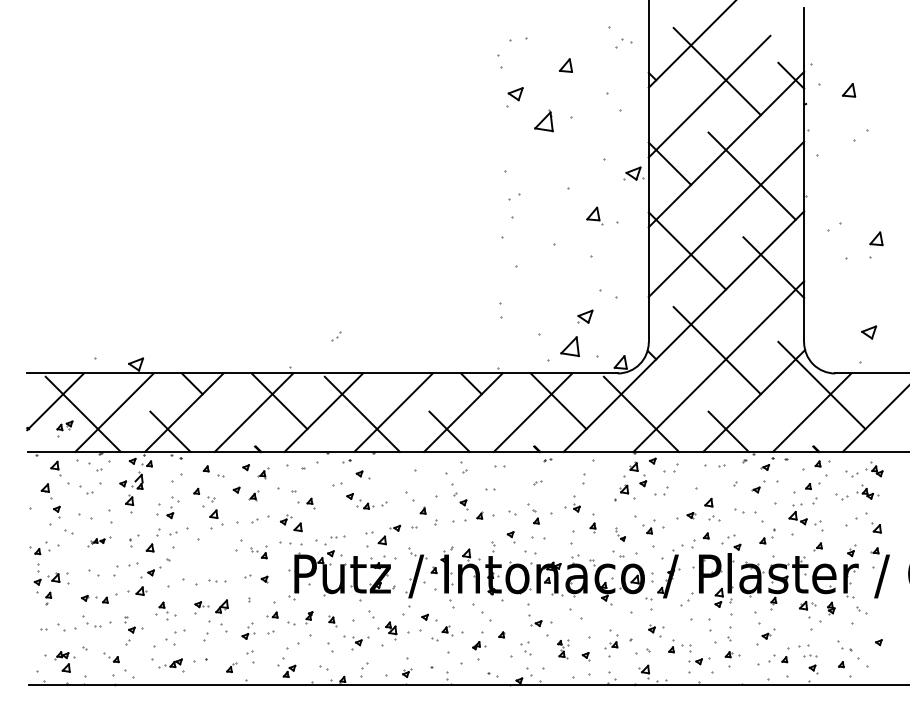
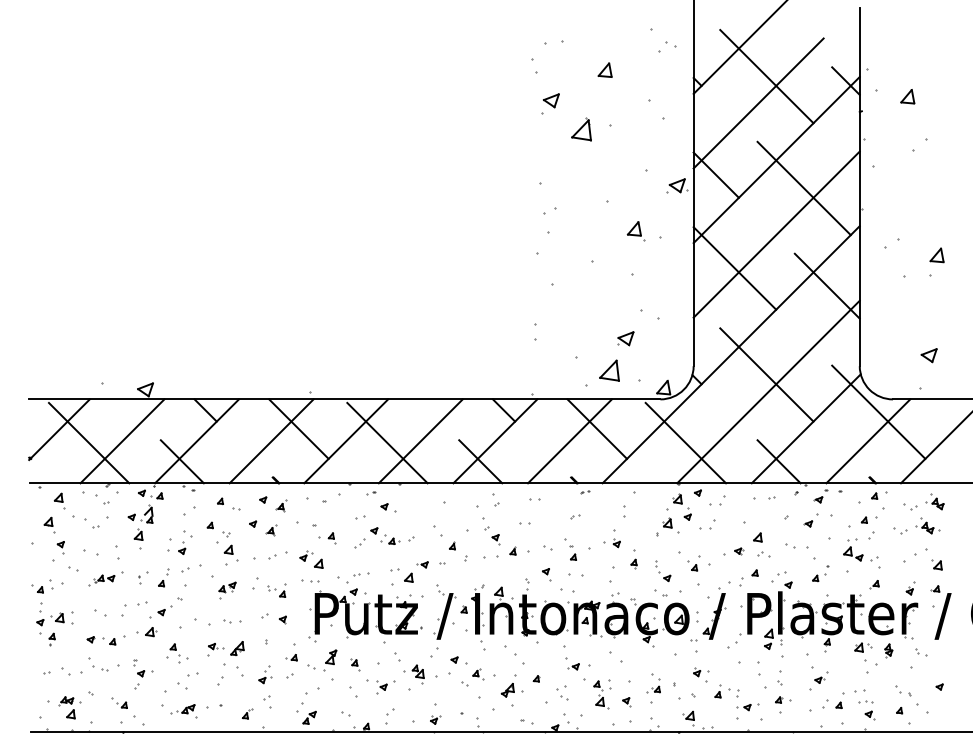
part: (336, 337) -> (359, 543), moved
part: (64, 428) -> (227, 590), moved
part: (620, 534) -> (663, 571), size x1.43
part: (152, 540) -> (163, 577), size x0.71
part: (98, 541) -> (105, 578), size x1.43
part: (290, 542) -> (310, 580), size x0.71
part: (309, 617) -> (330, 660), size x1.67
part: (478, 645) -> (511, 690), size x1.67
part: (563, 649) -> (602, 694), size x1.43

